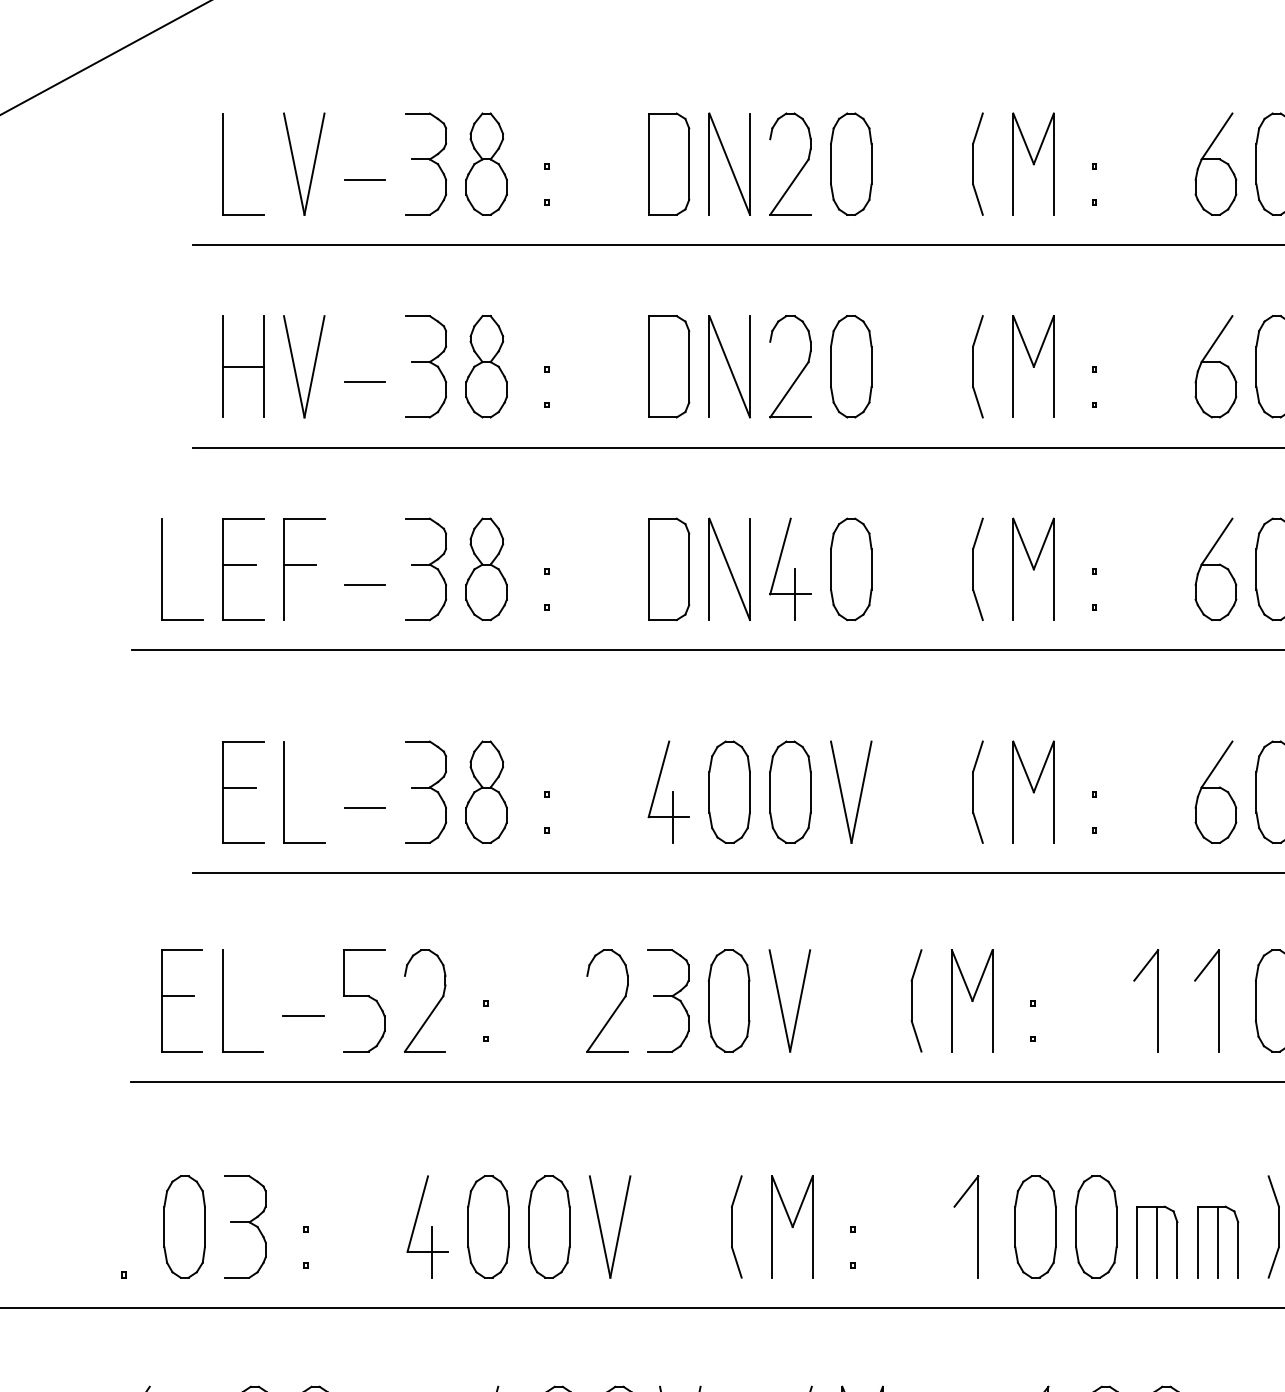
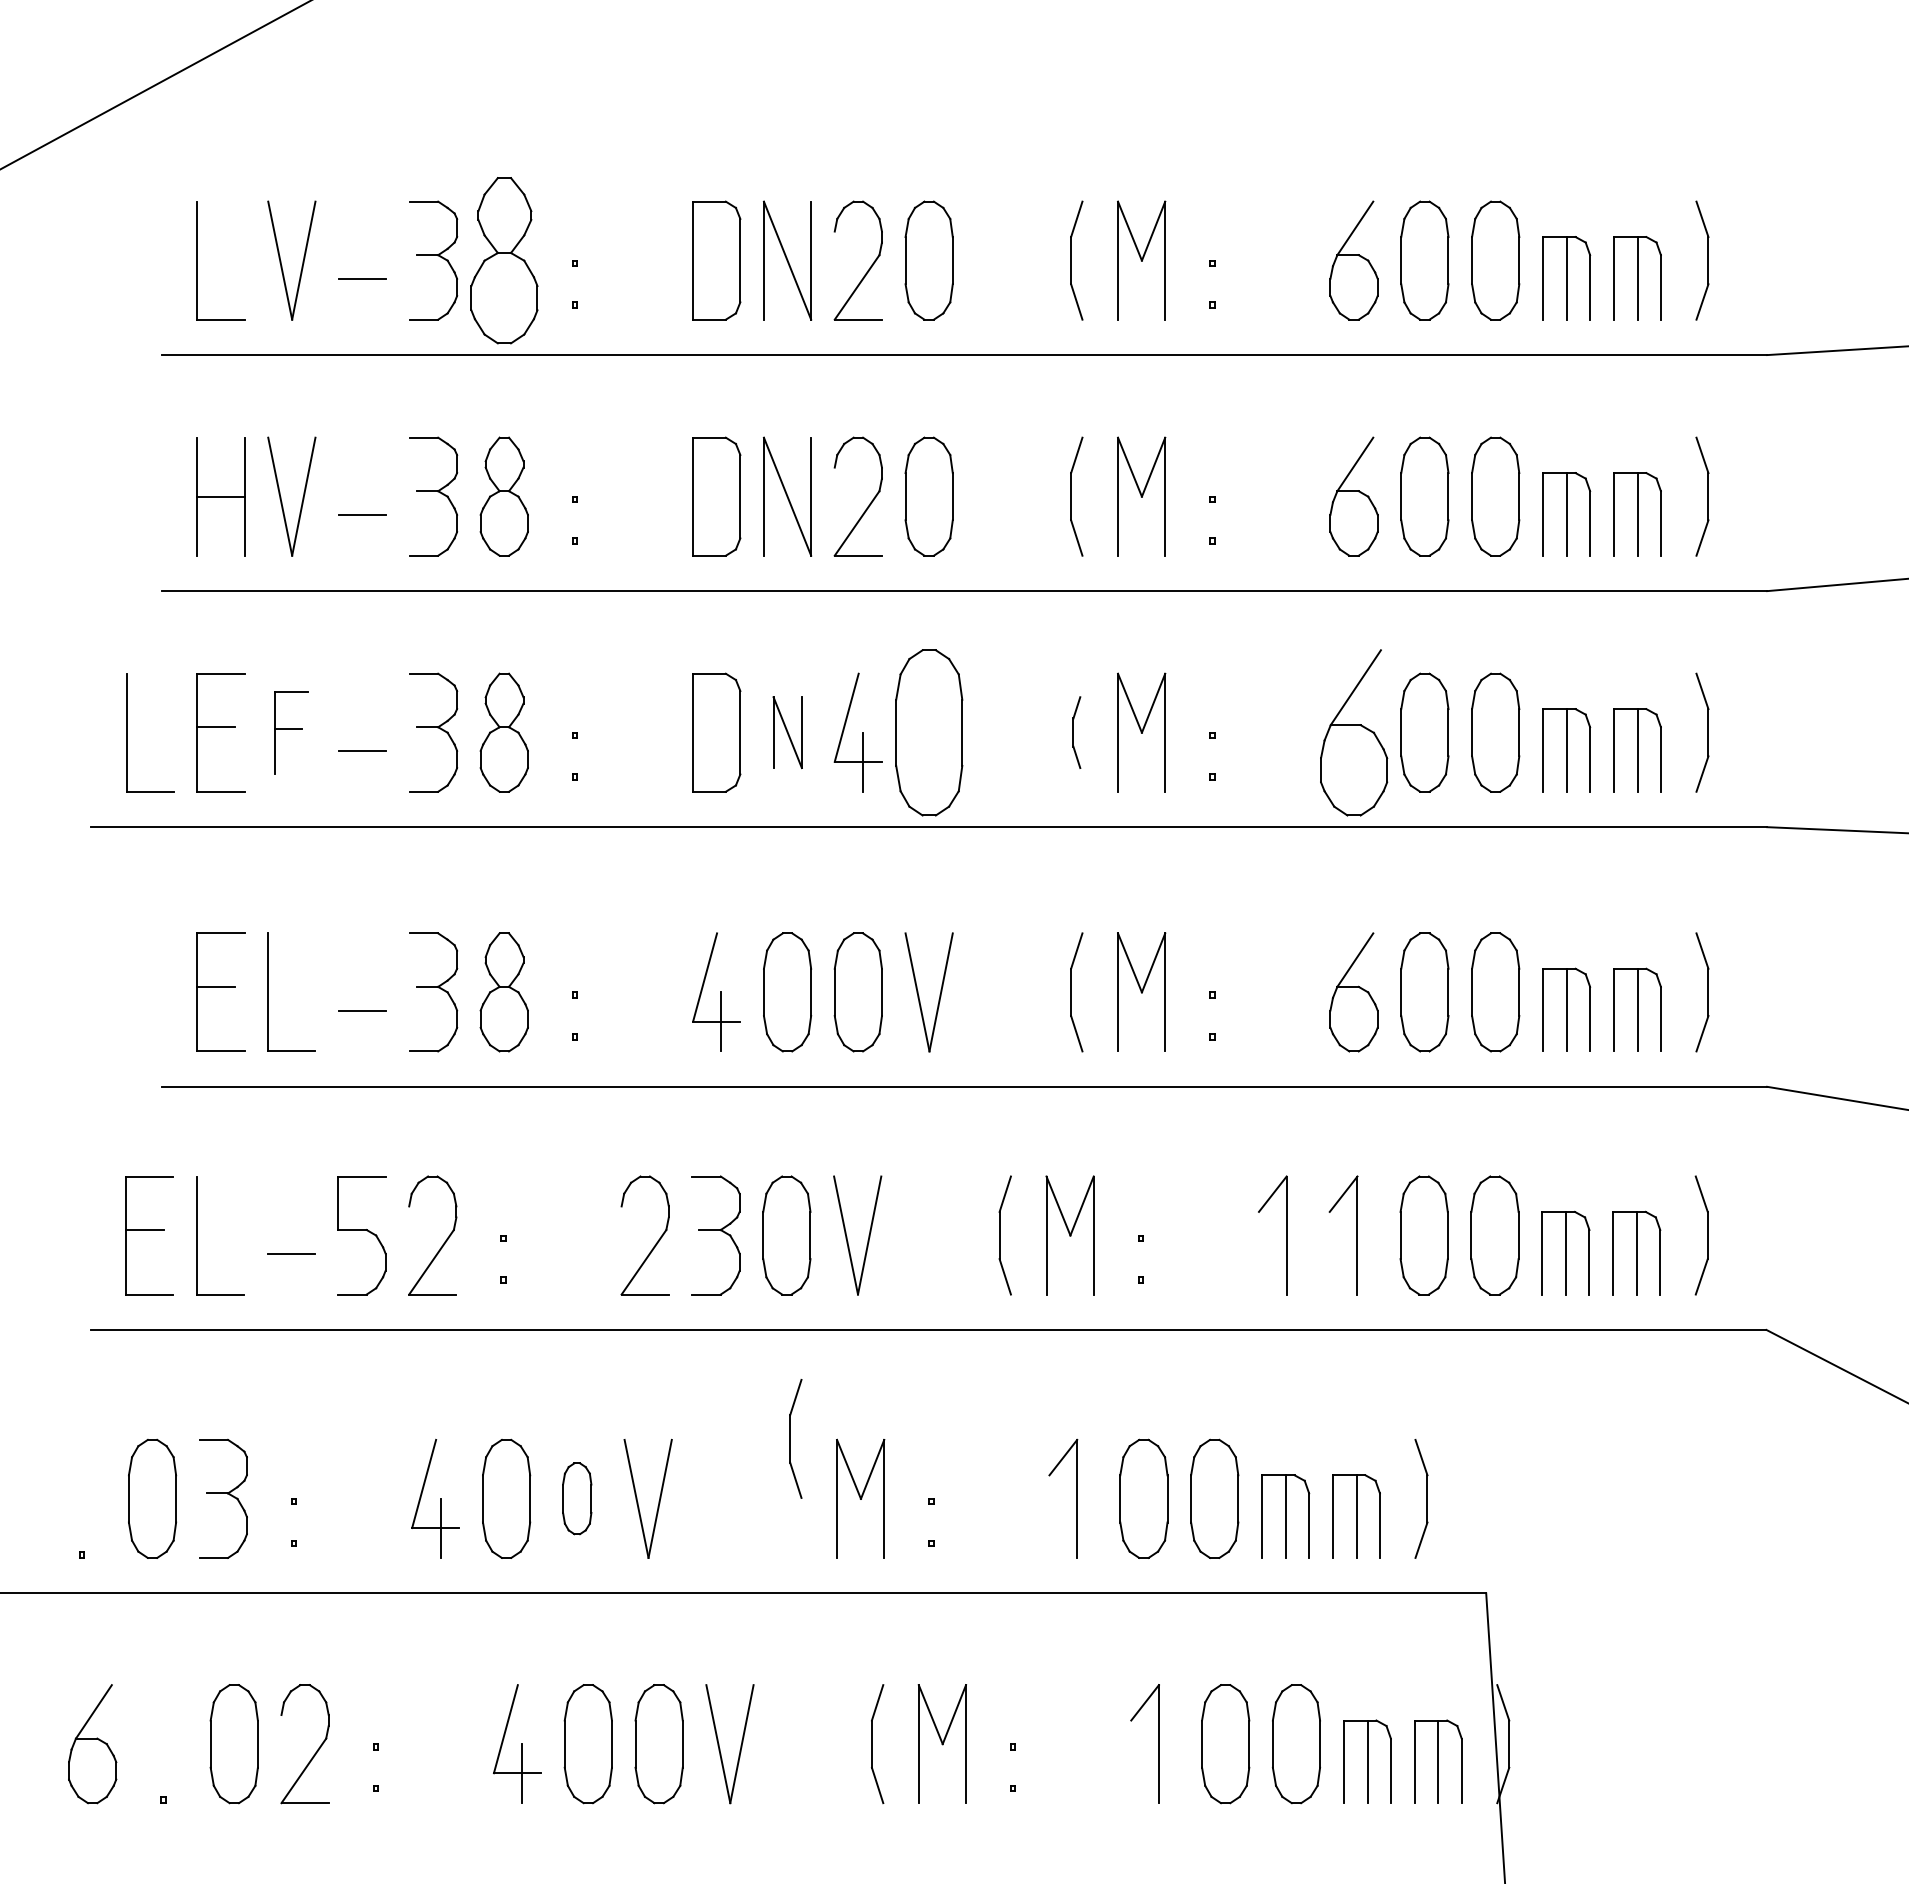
part: (485, 164) -> (503, 260), size x1.4
part: (303, 569) -> (291, 732), size x0.7
part: (729, 569) -> (787, 732), size x0.6
part: (850, 569) -> (928, 732), size x1.4
part: (977, 569) -> (1076, 732), size x0.6
part: (1215, 569) -> (1353, 732), size x1.4
part: (548, 1226) -> (576, 1498), size x0.6
part: (736, 1226) -> (795, 1438), moved

